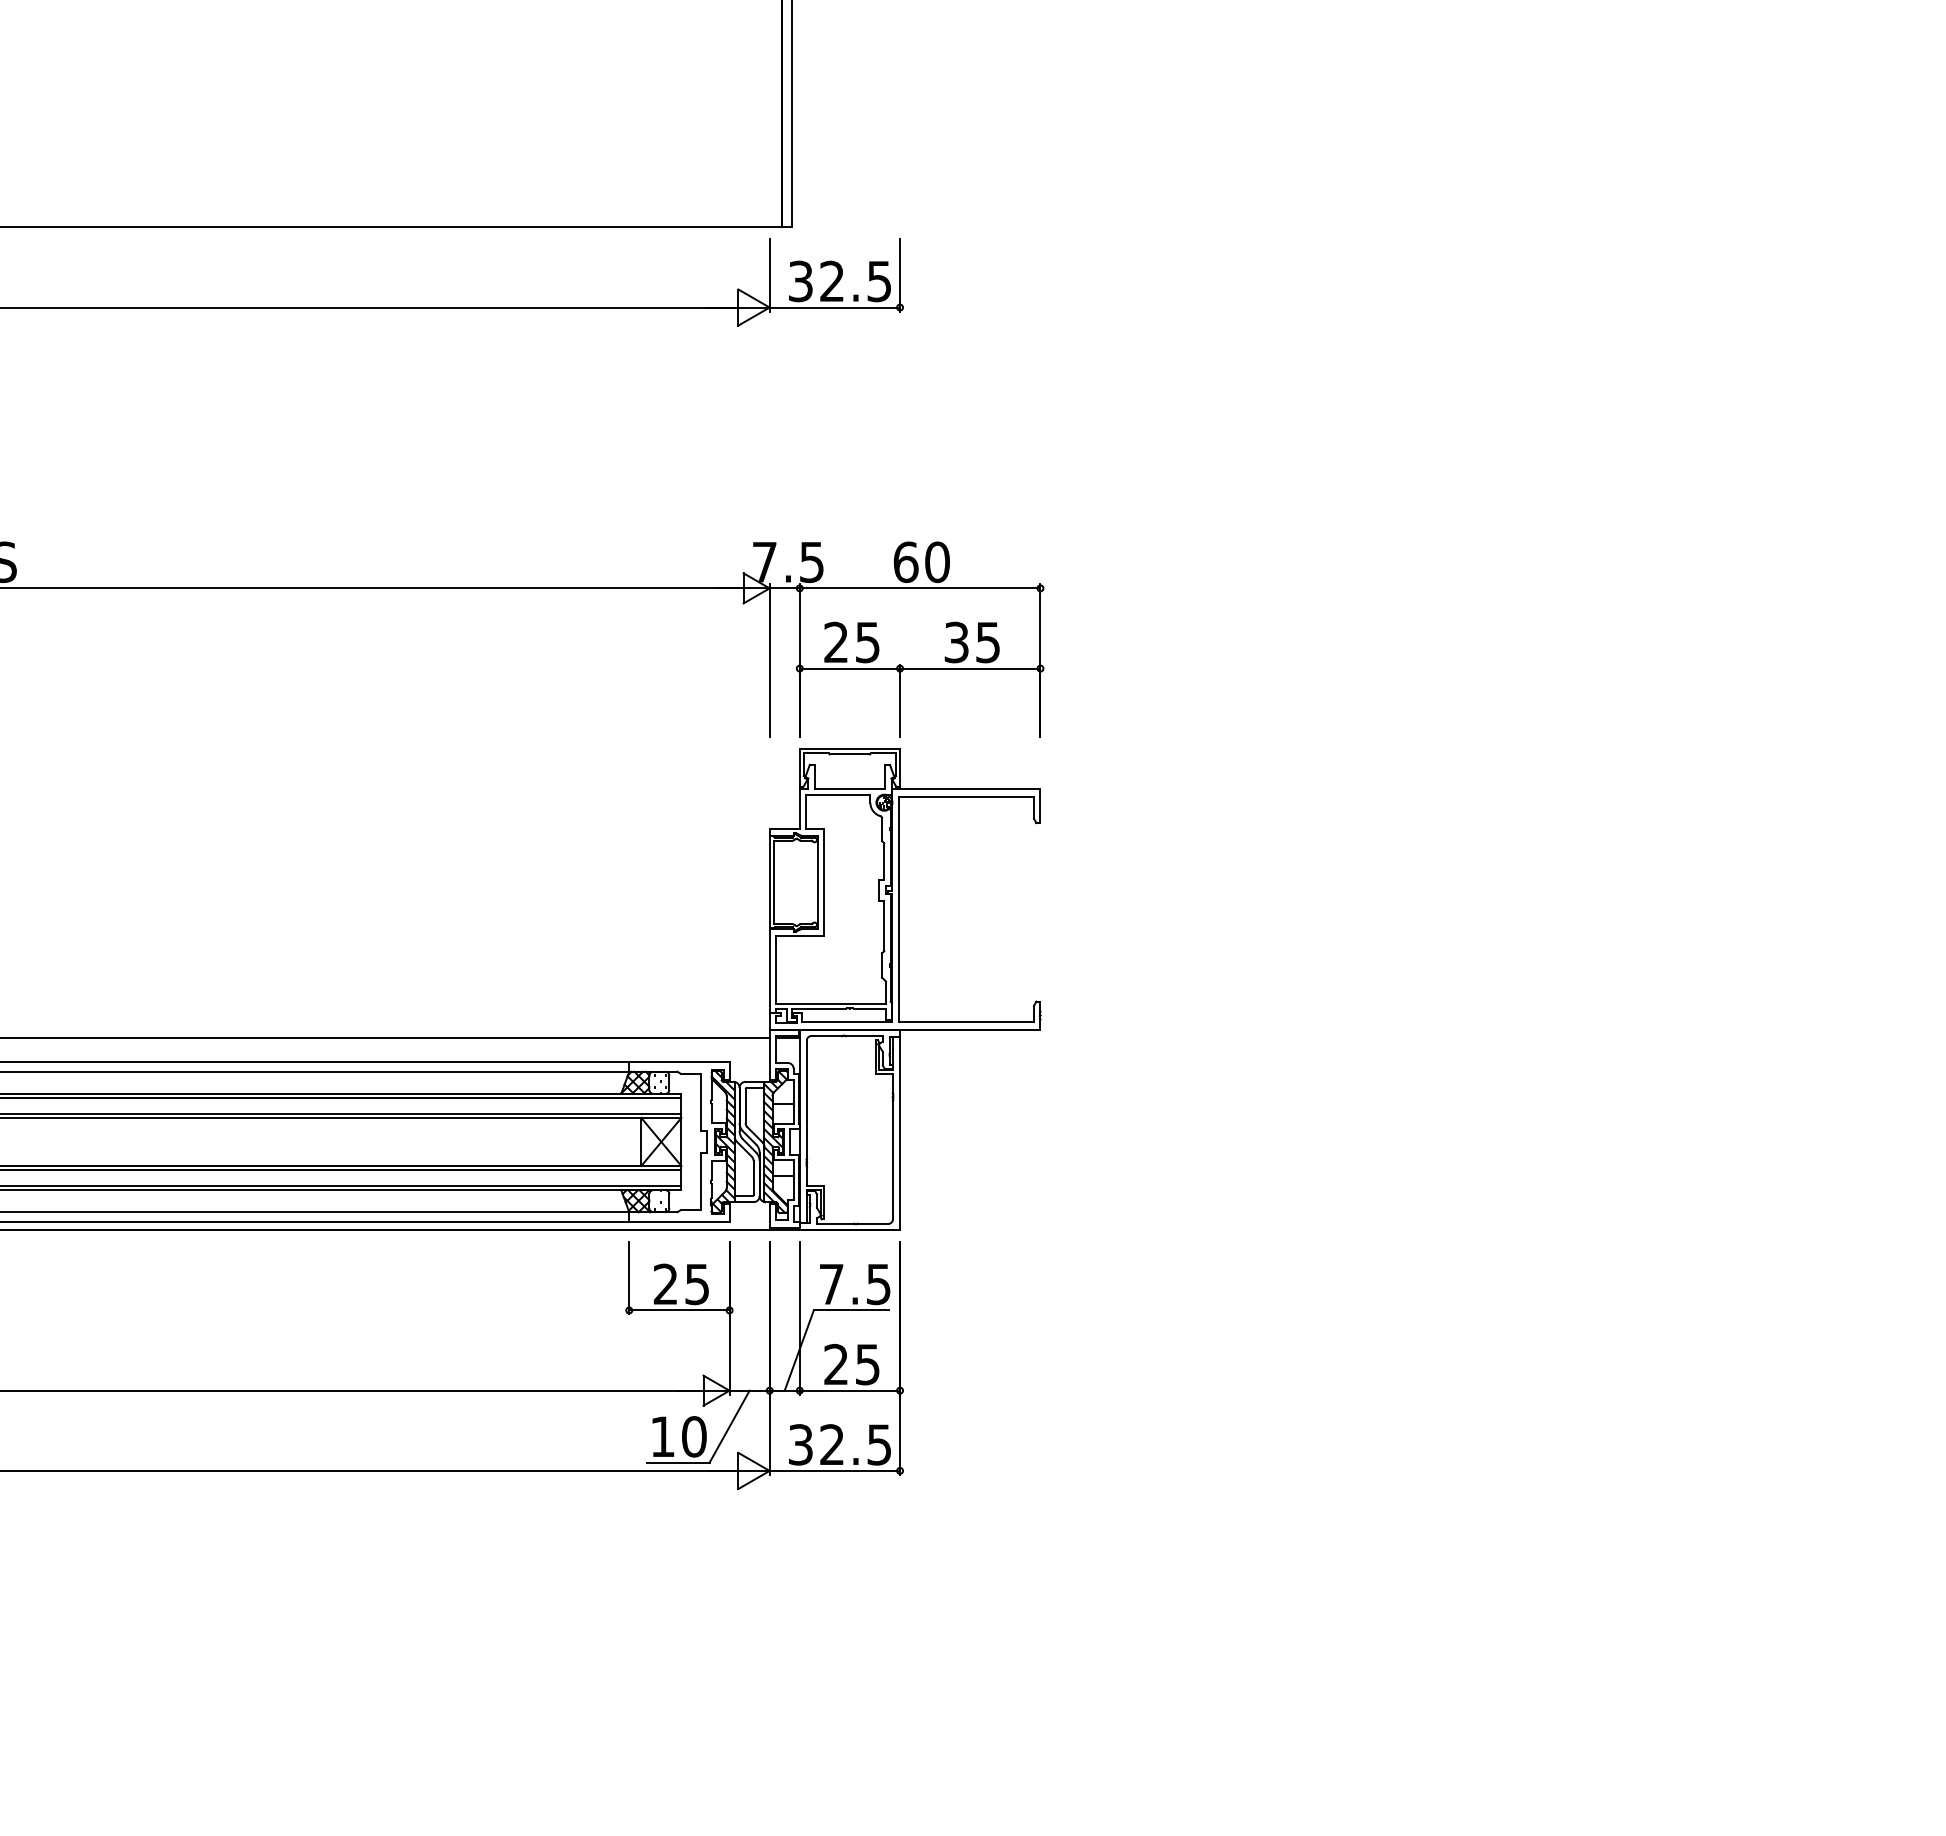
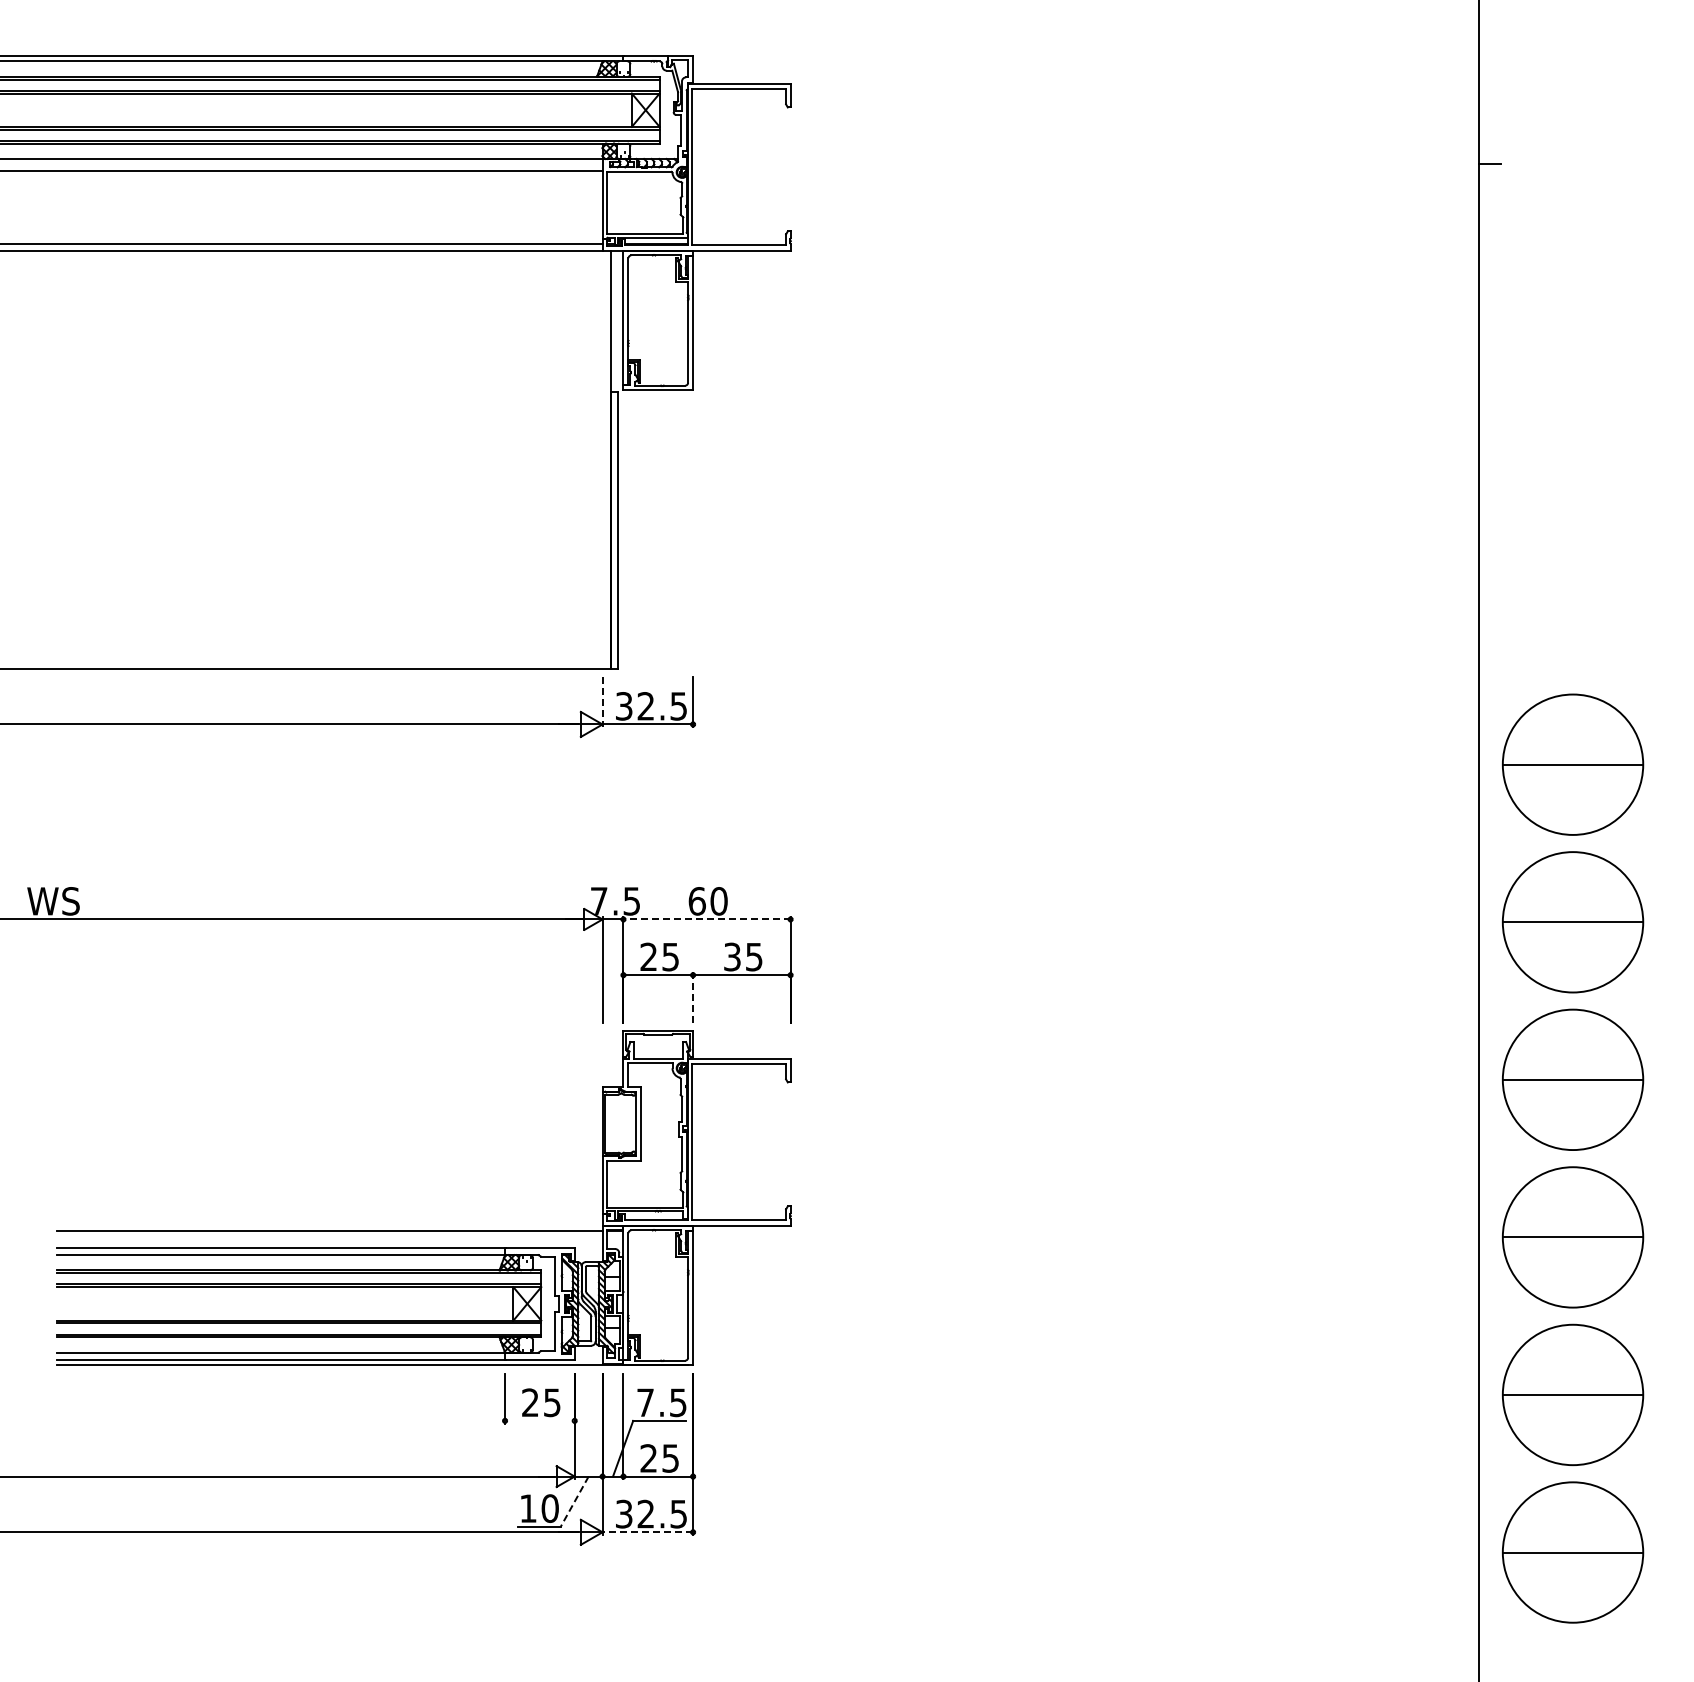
line: (769, 275) -> (602, 702), solid -> dashed
line: (920, 588) -> (707, 919), solid -> dashed
line: (900, 699) -> (693, 996), solid -> dashed
line: (678, 1309) -> (539, 1420), removed
line: (729, 1426) -> (574, 1501), solid -> dashed
line: (834, 1471) -> (647, 1532), solid -> dashed

